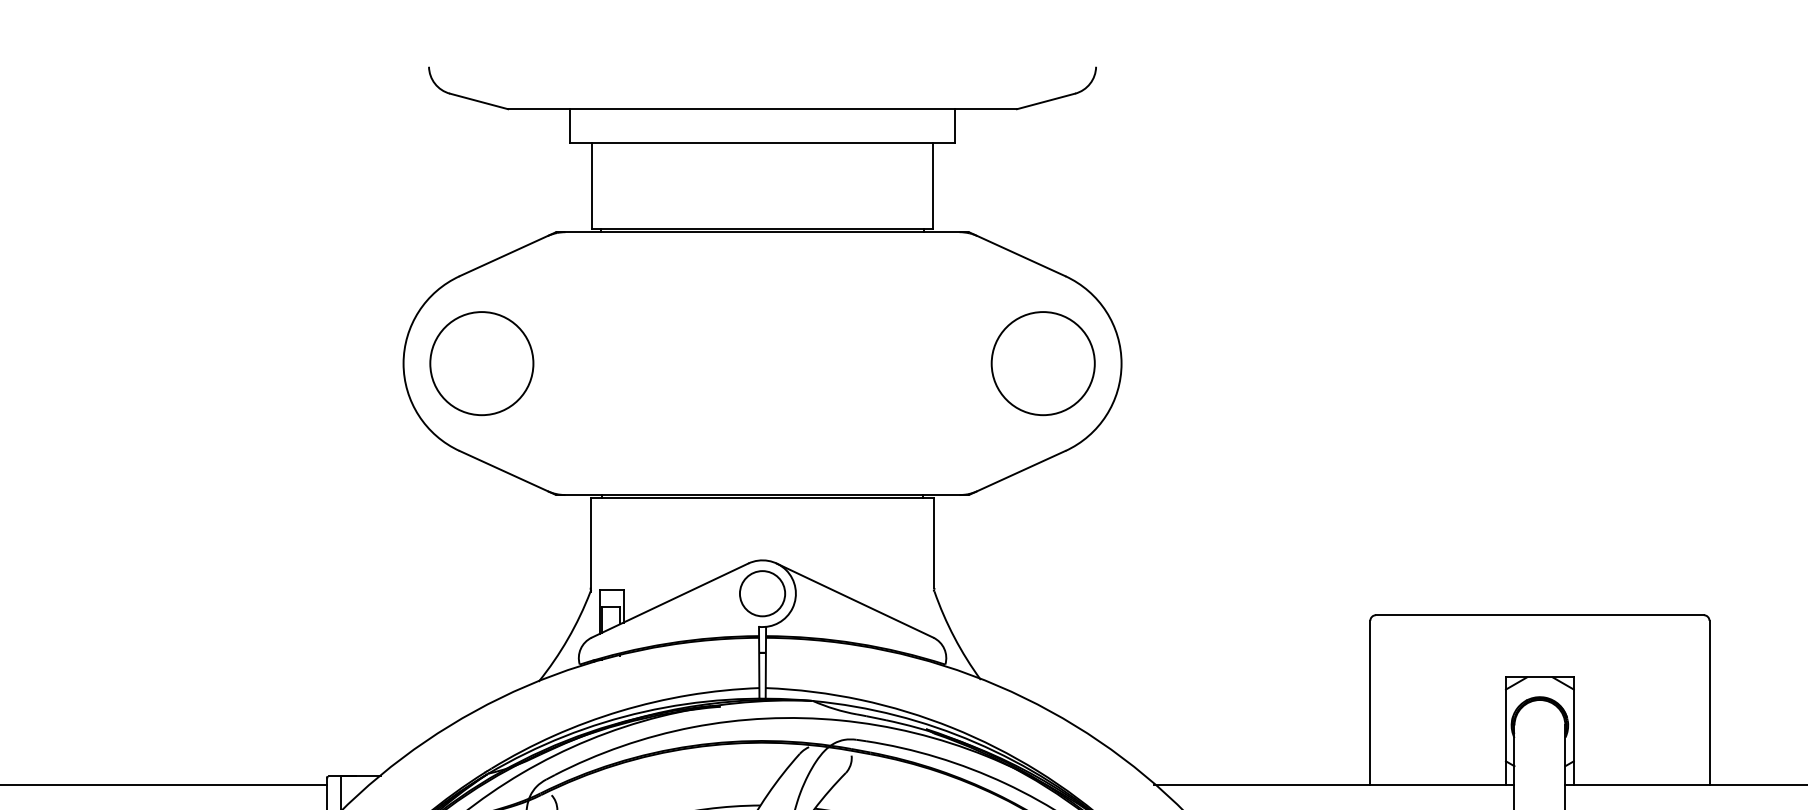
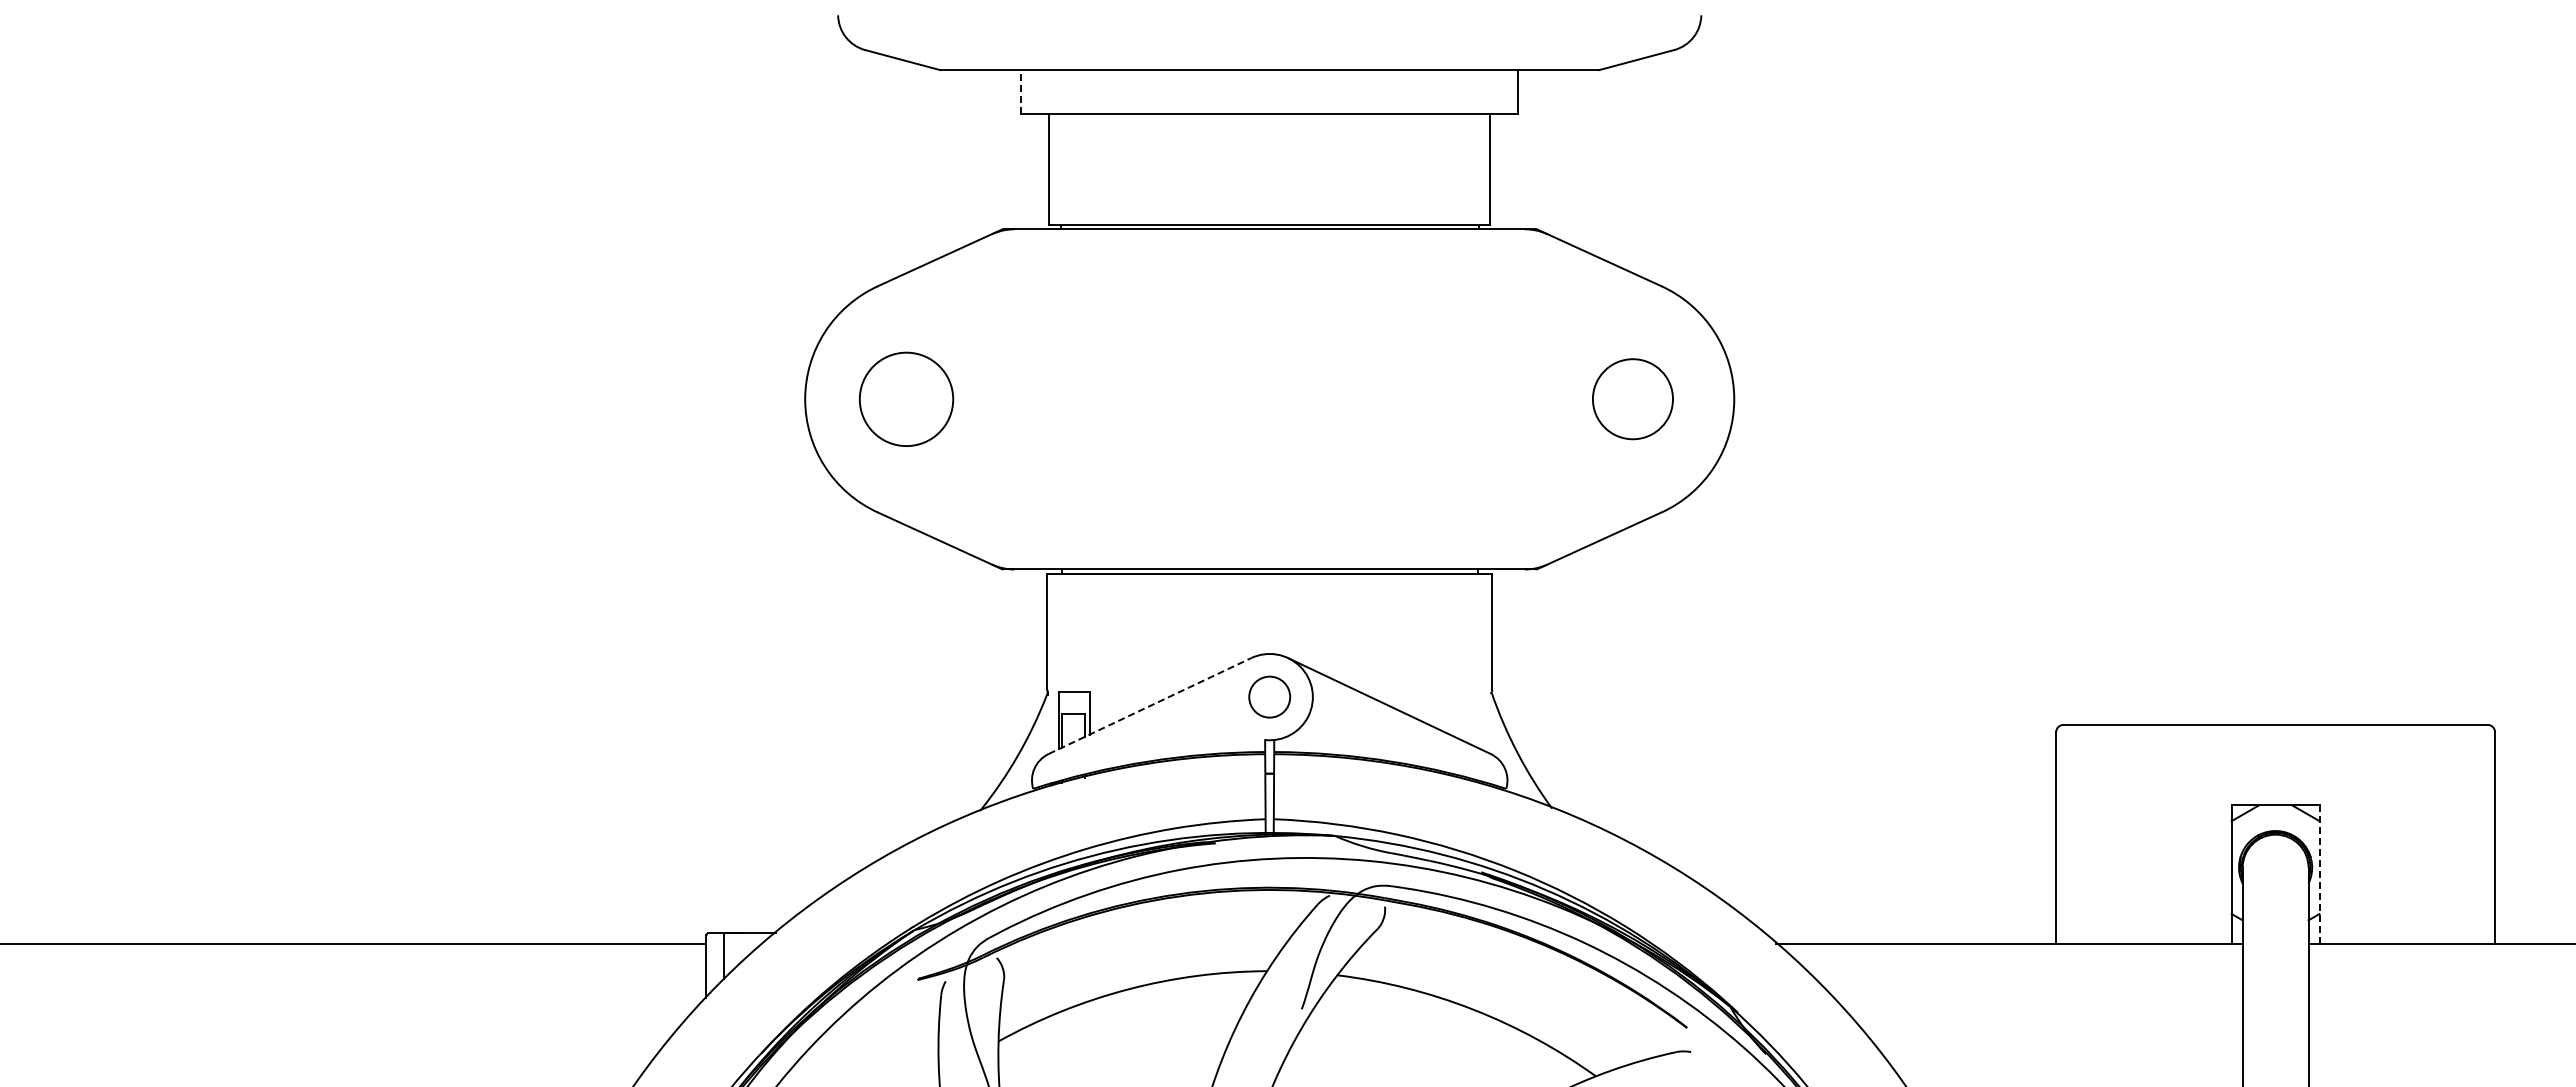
line: (570, 126) -> (1021, 92), solid -> dashed
circle: (1042, 362) -> (1632, 398), size x0.6
circle: (481, 363) -> (906, 399), size x0.7
circle: (762, 593) -> (1269, 696), size x0.7
line: (670, 600) -> (1150, 705), solid -> dashed
line: (1573, 730) -> (2319, 874), solid -> dashed

